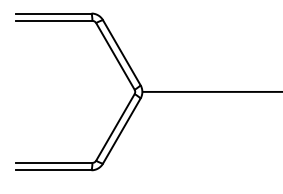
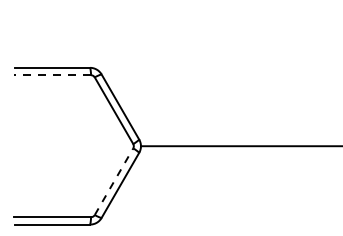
line: (53, 21) -> (52, 75), solid -> dashed
line: (115, 127) -> (114, 181), solid -> dashed

